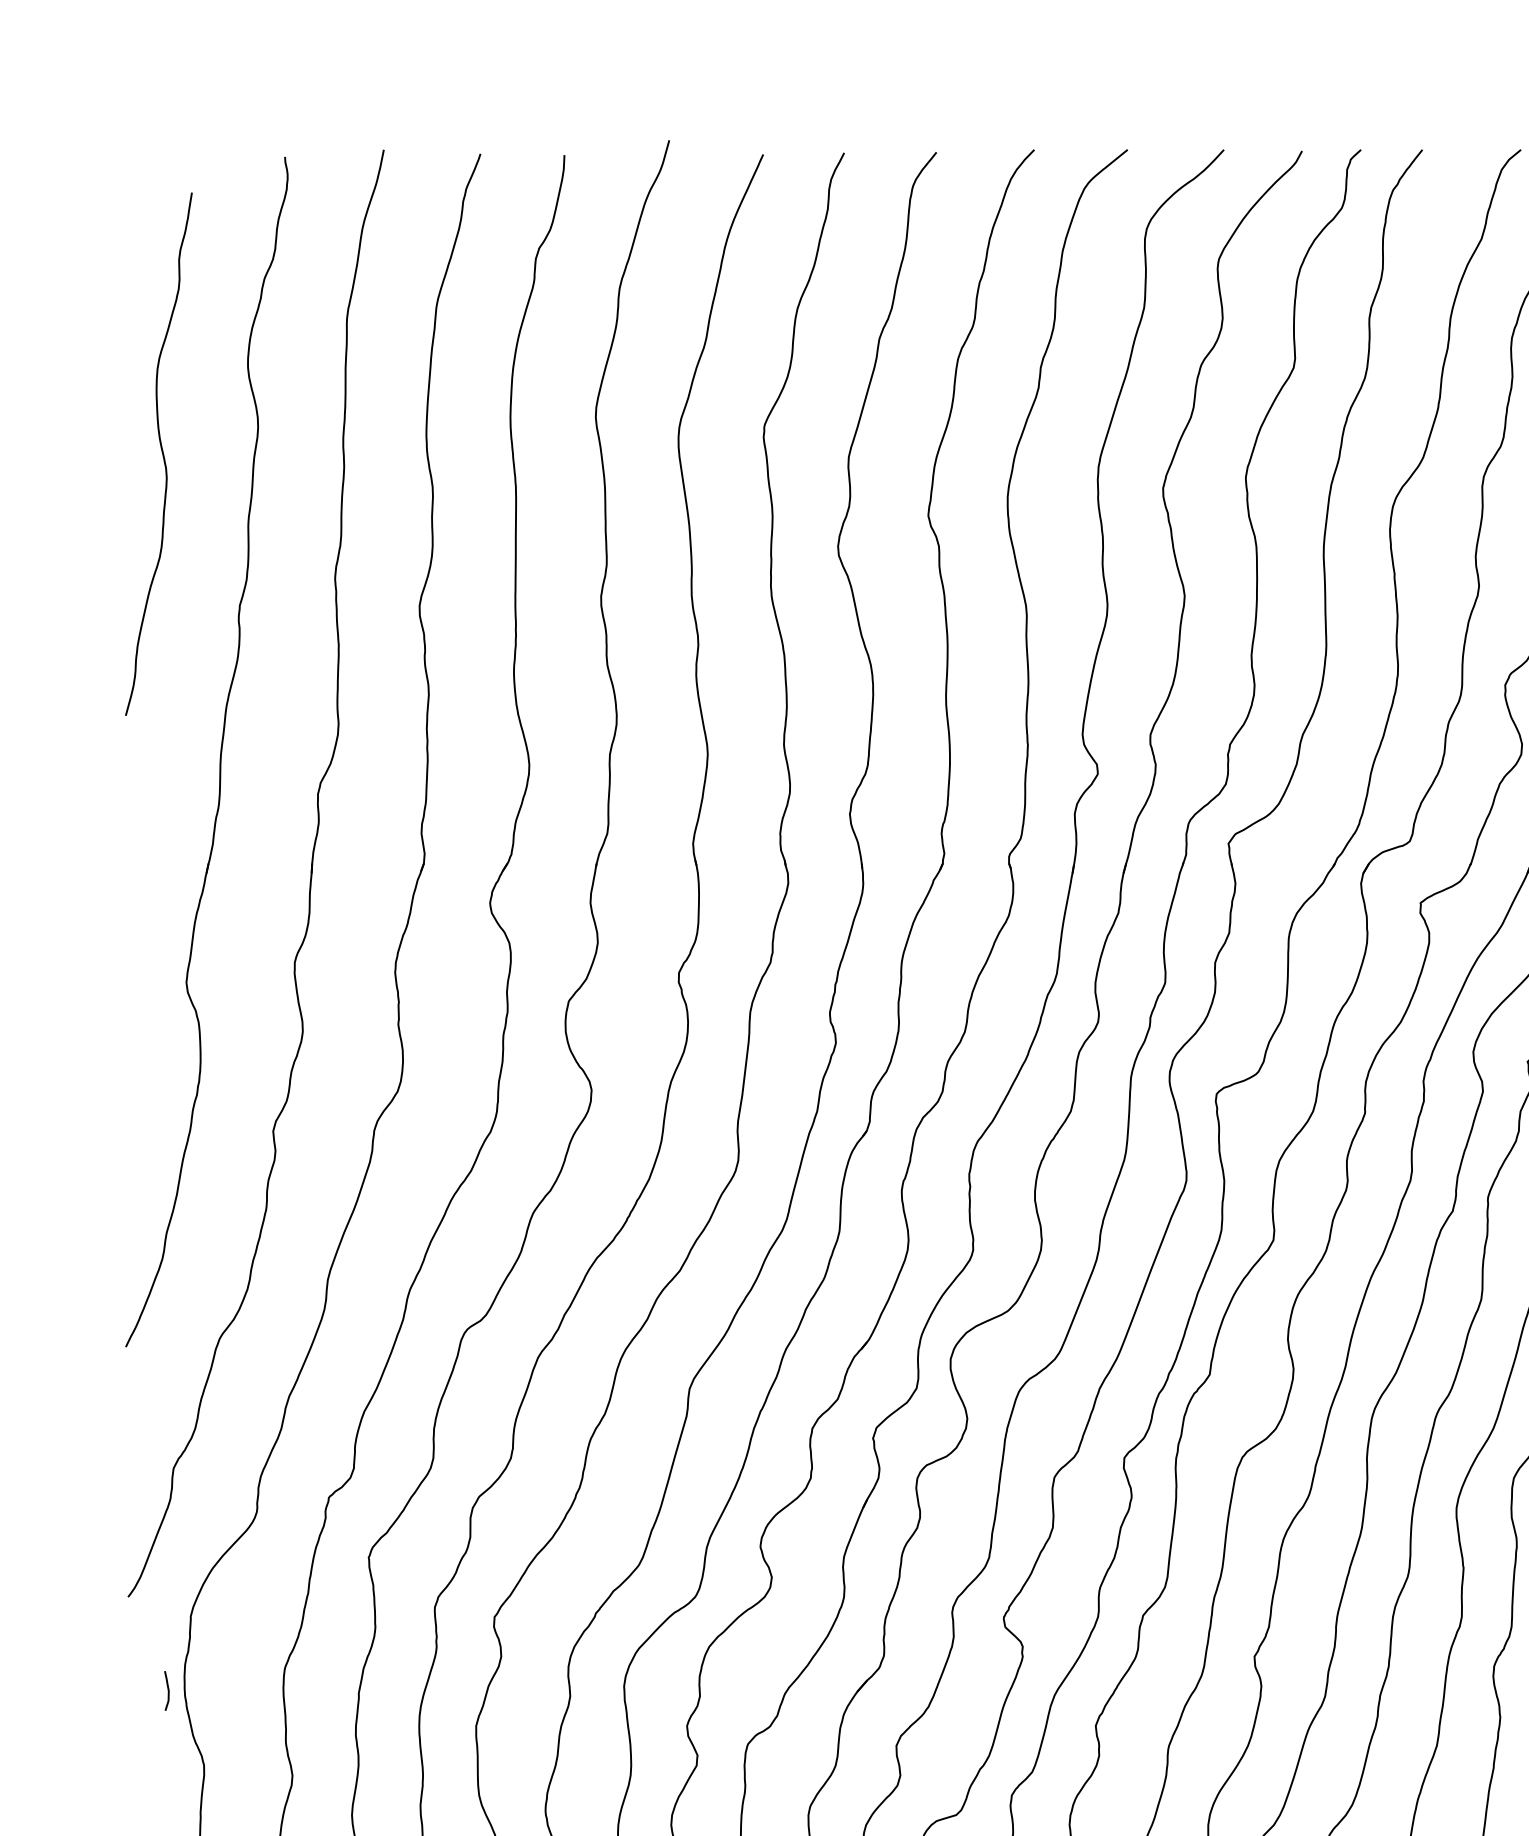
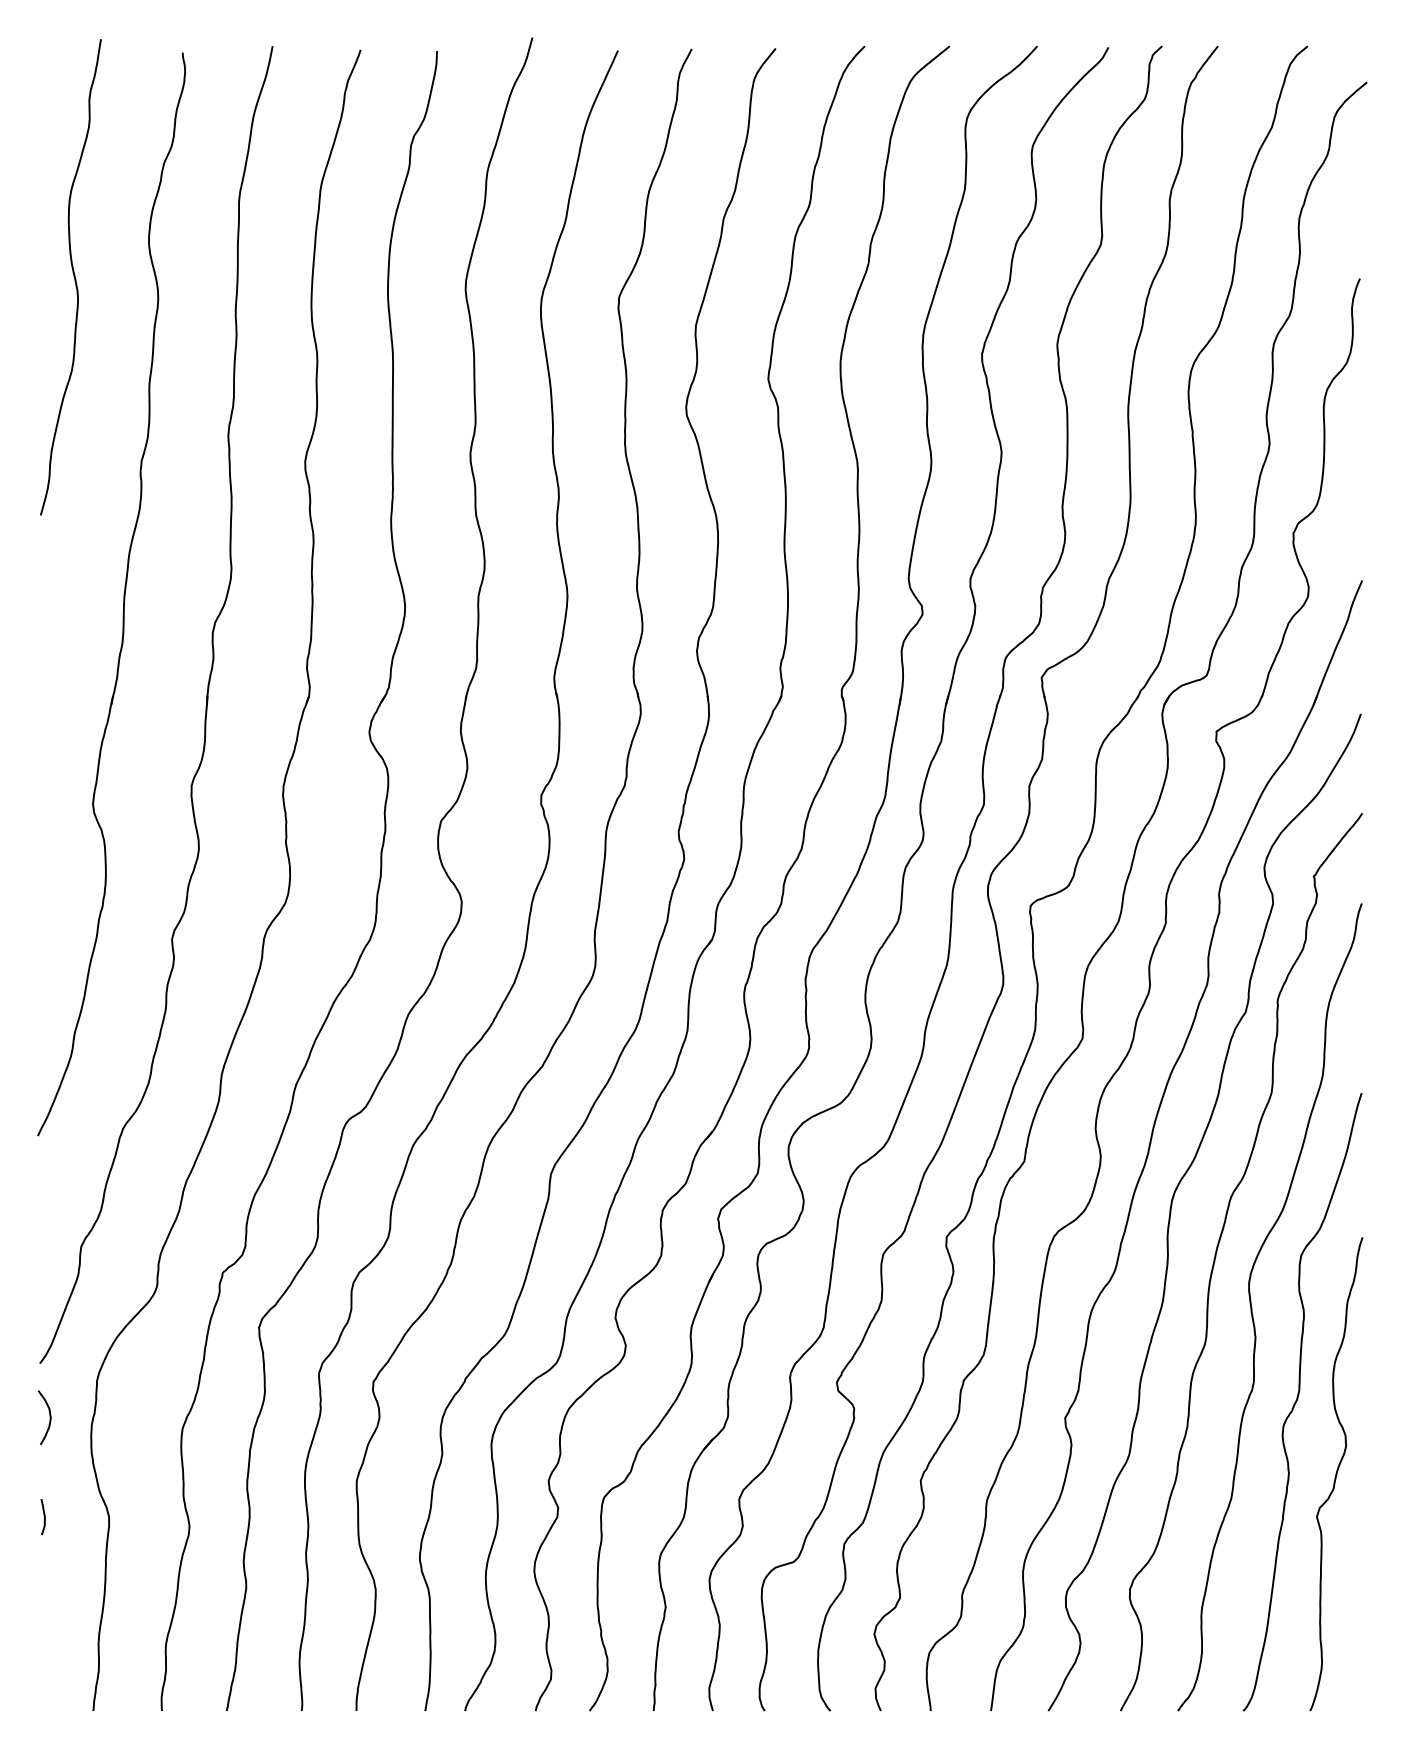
curve: (161, 454) -> (73, 277), moved
curve: (138, 1656) -> (49, 1417), added
curve: (167, 1690) -> (43, 1516), moved

